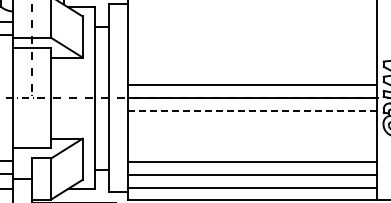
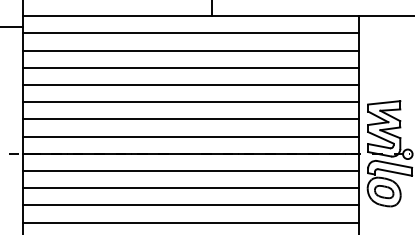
line: (252, 8) -> (191, 33), added
line: (252, 21) -> (191, 50), added
line: (252, 34) -> (191, 68), added
line: (252, 47) -> (191, 85), added
line: (252, 59) -> (191, 101), added
line: (252, 72) -> (191, 119), added
line: (252, 110) -> (191, 170), dashed -> solid
line: (252, 123) -> (191, 187), added
line: (252, 136) -> (191, 205), added
line: (252, 149) -> (191, 222), added

